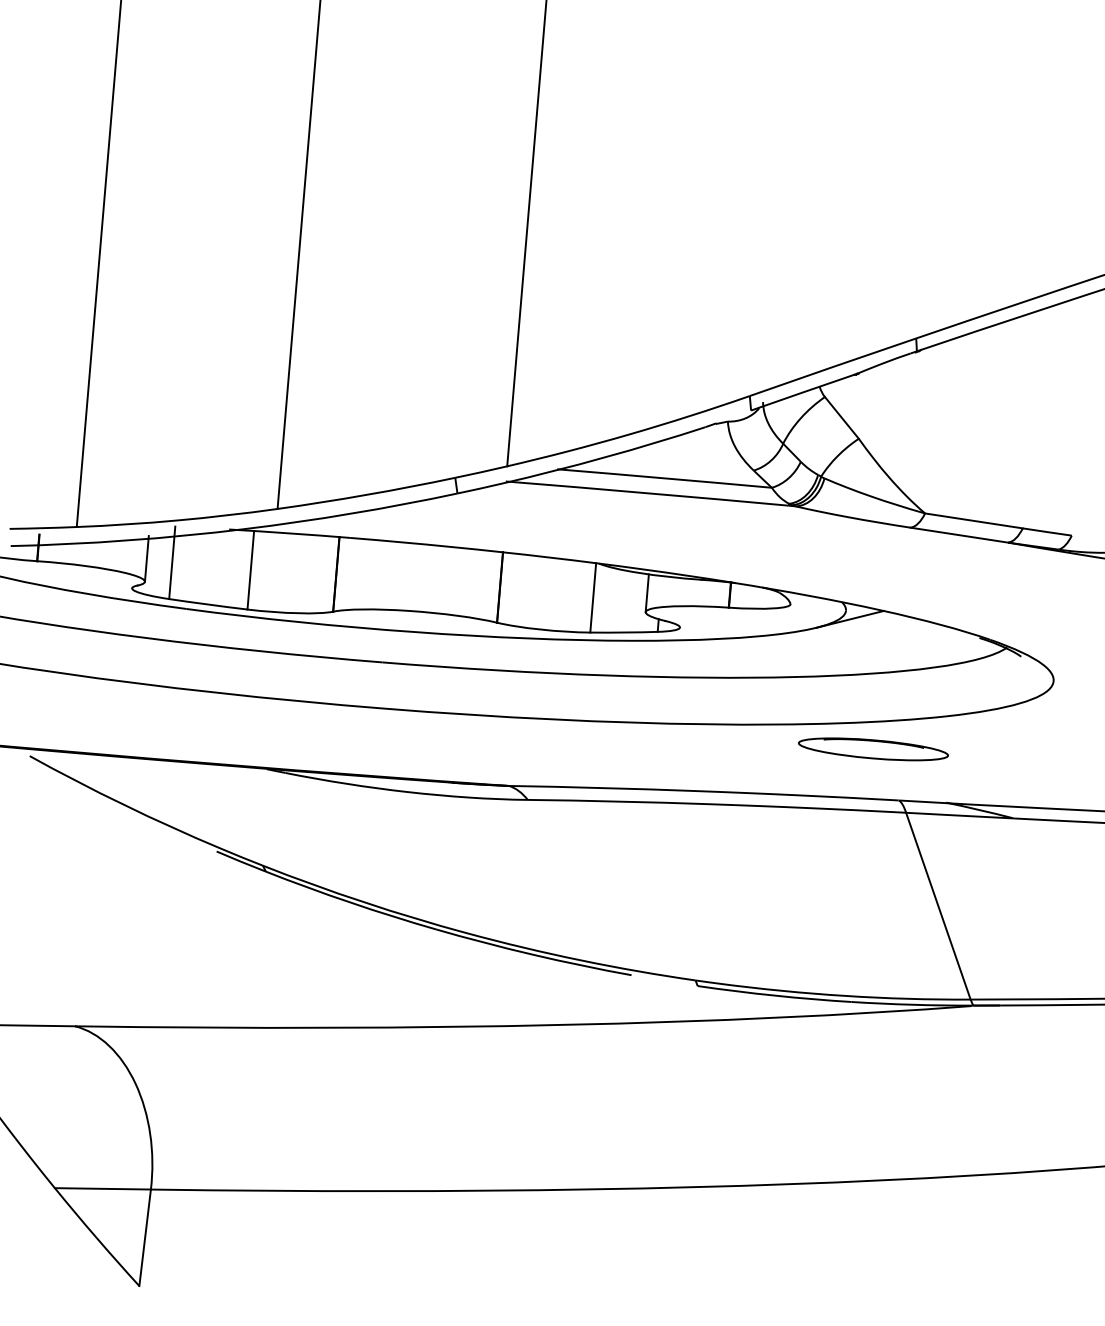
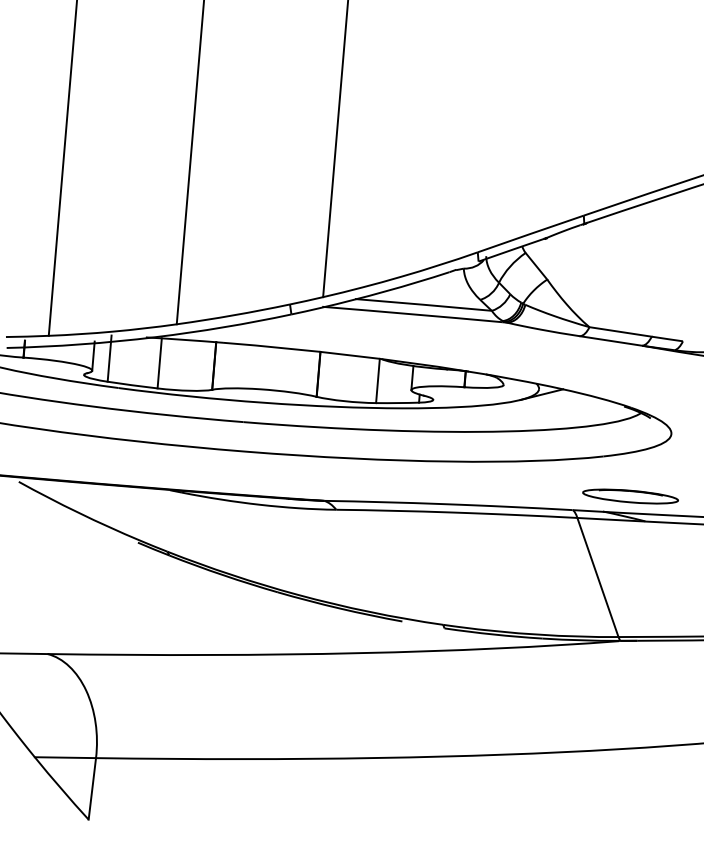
part: (873, 749) -> (630, 496), moved

